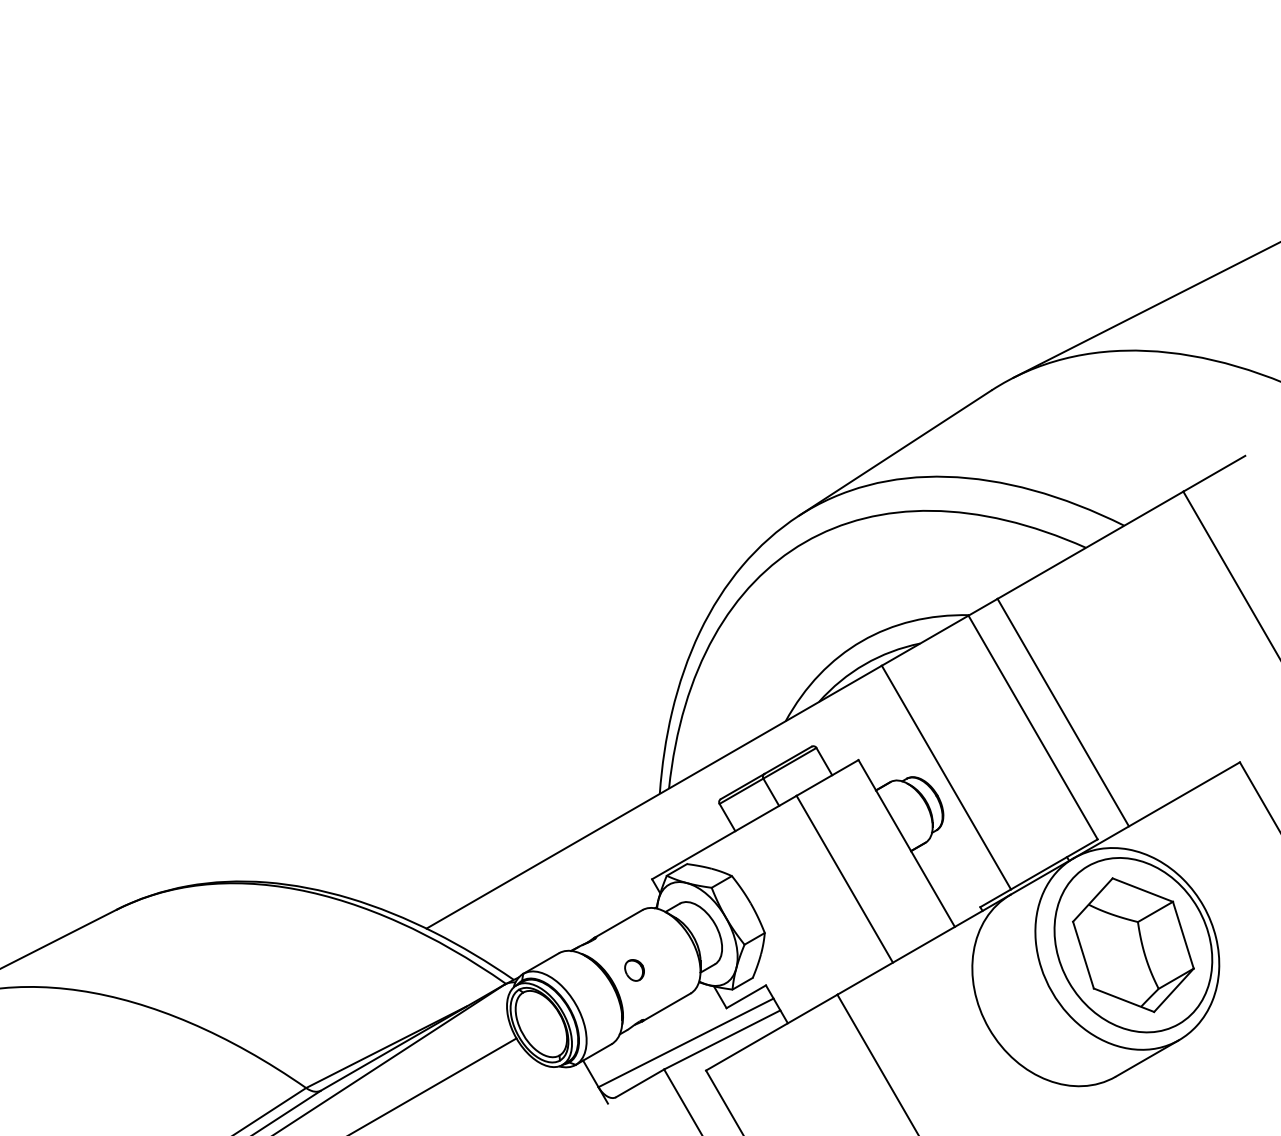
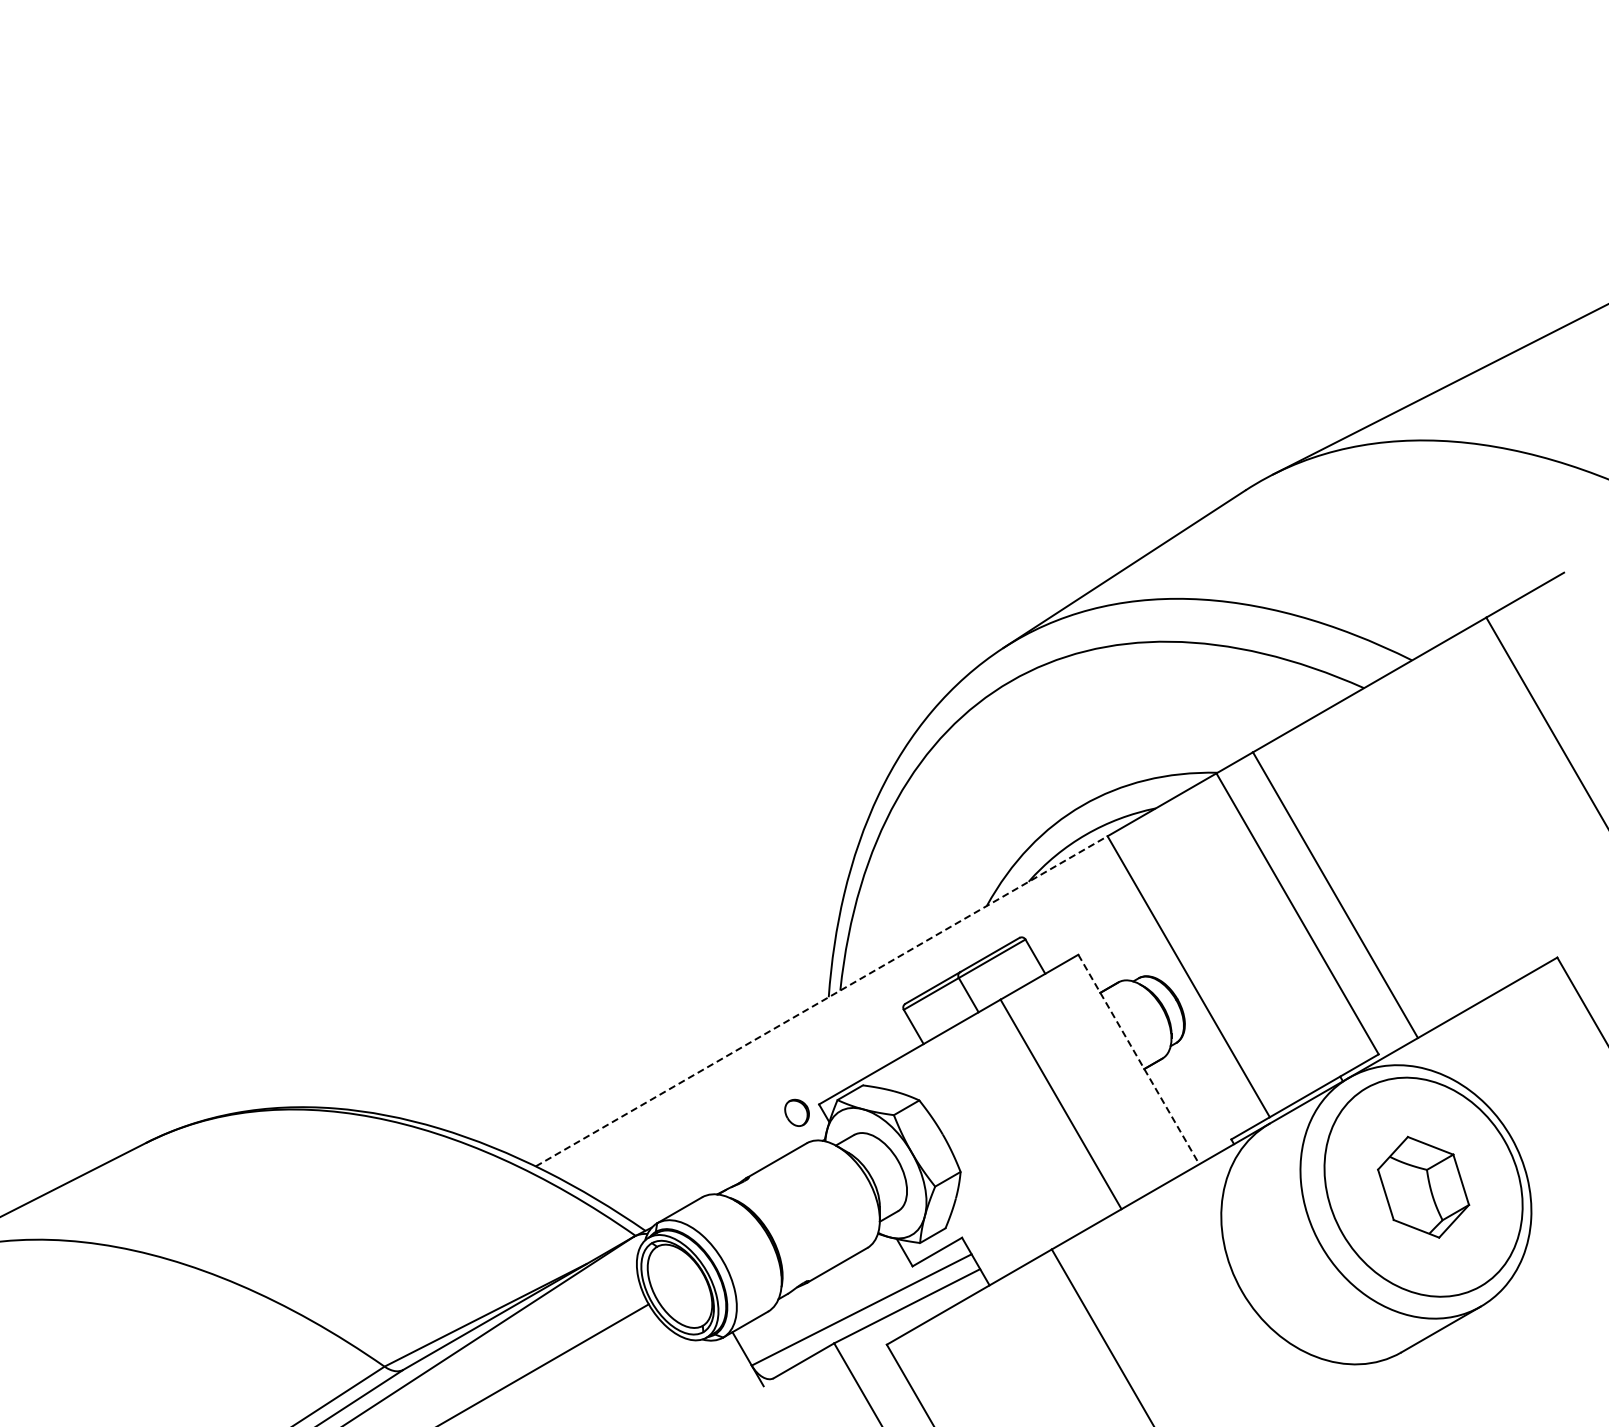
line: (654, 797) -> (822, 1001), solid -> dashed
line: (906, 843) -> (1138, 1059), solid -> dashed
part: (1133, 945) -> (1423, 1187), size x0.6
part: (634, 970) -> (796, 1112), moved

